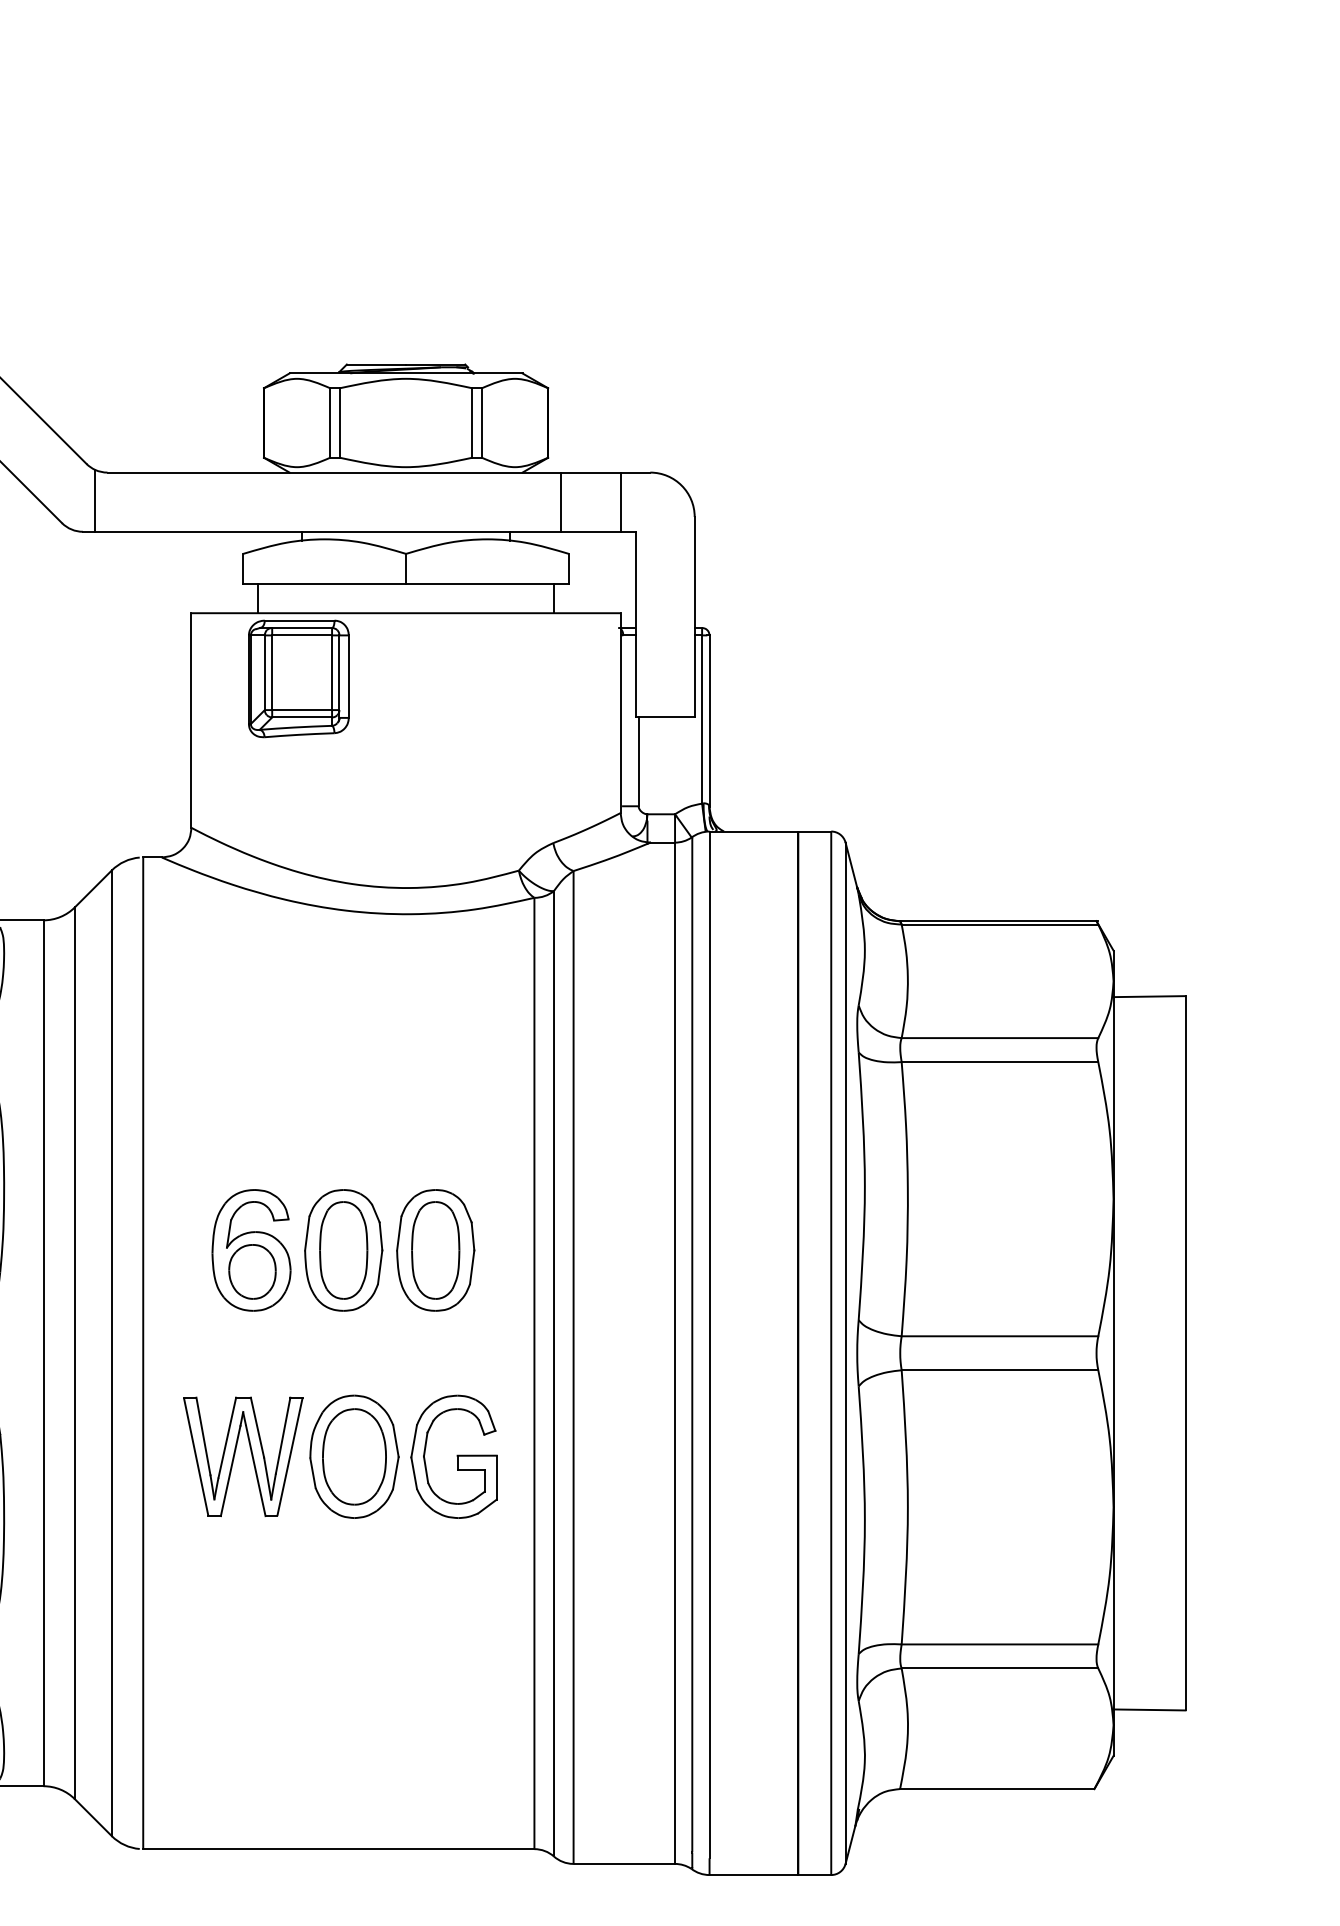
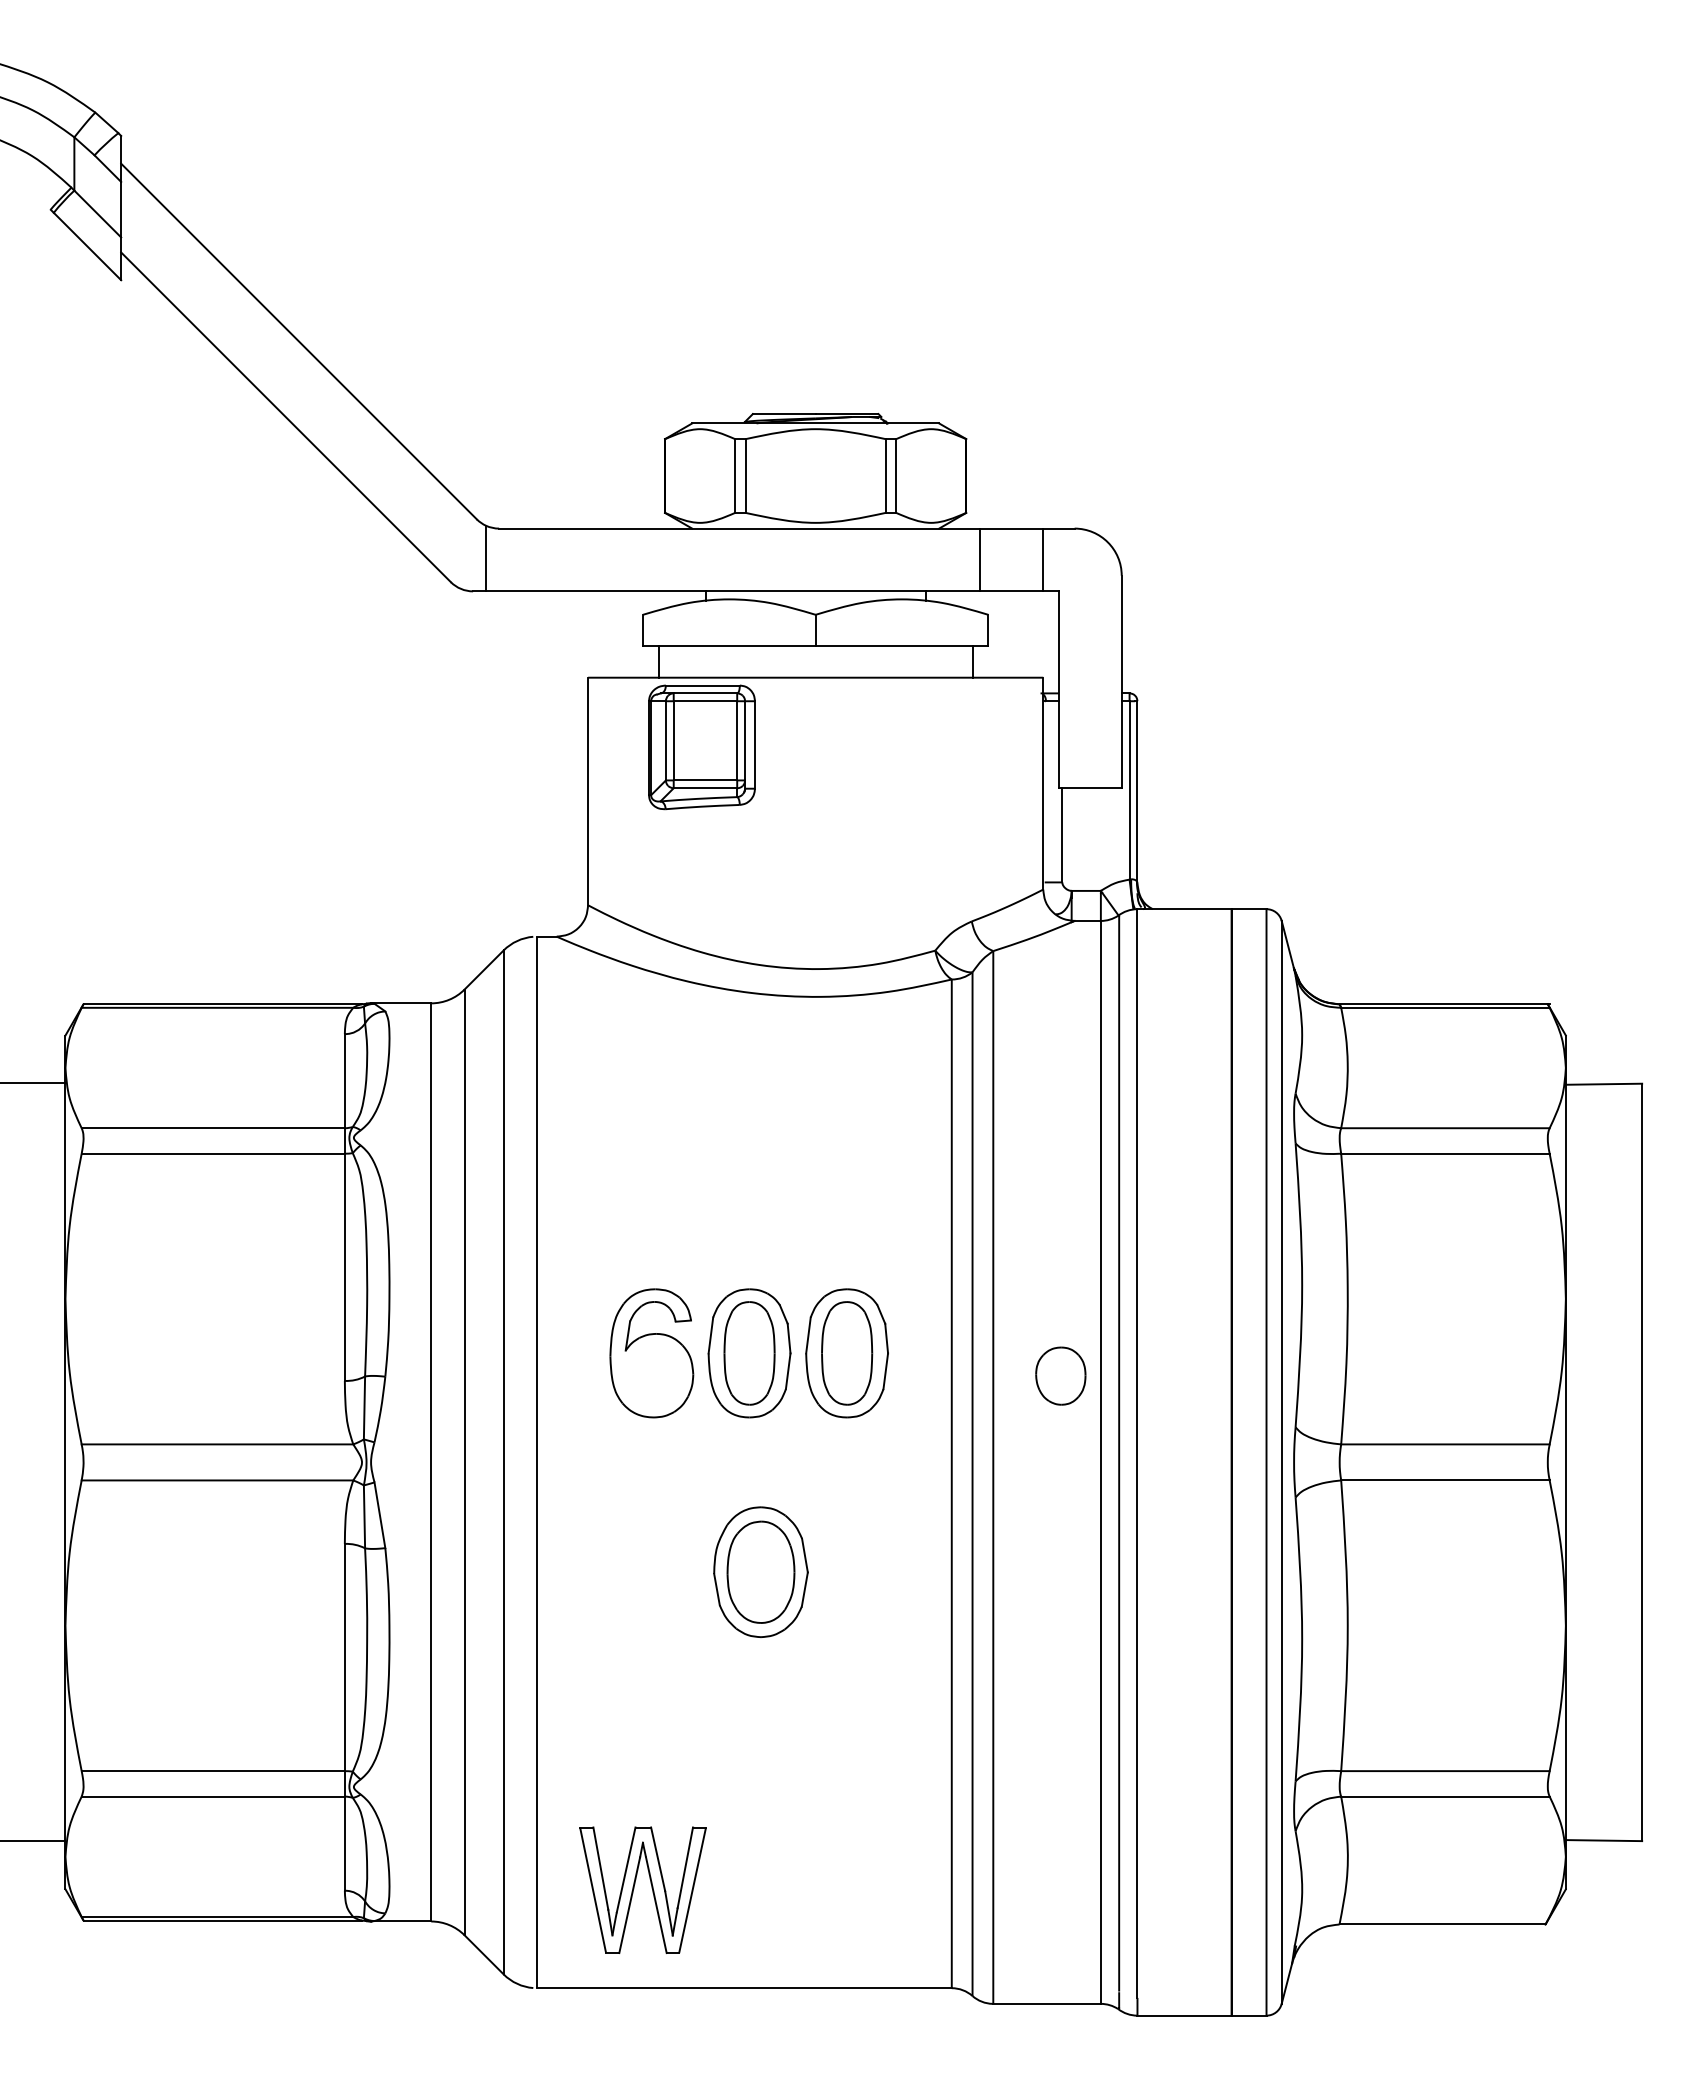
part: (252, 1271) -> (1060, 1375), moved
part: (235, 1455) -> (634, 1888), moved
part: (454, 1457) -> (866, 1572), removed

